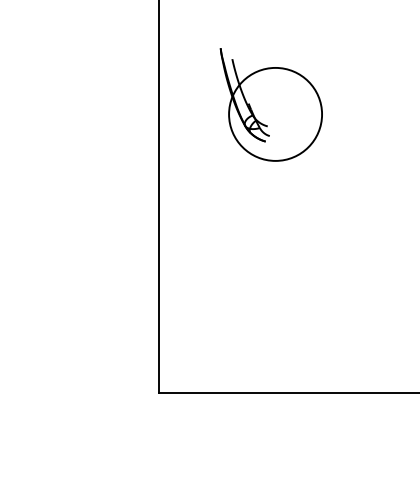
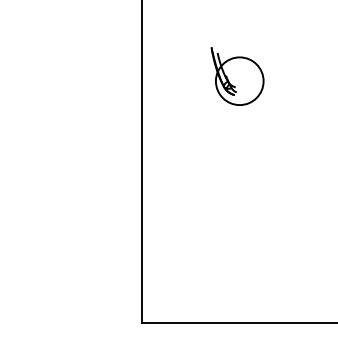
part: (270, 104) -> (236, 75), size x0.6

